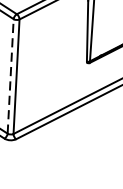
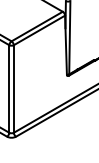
line: (10, 77) -> (9, 89), dashed -> solid

